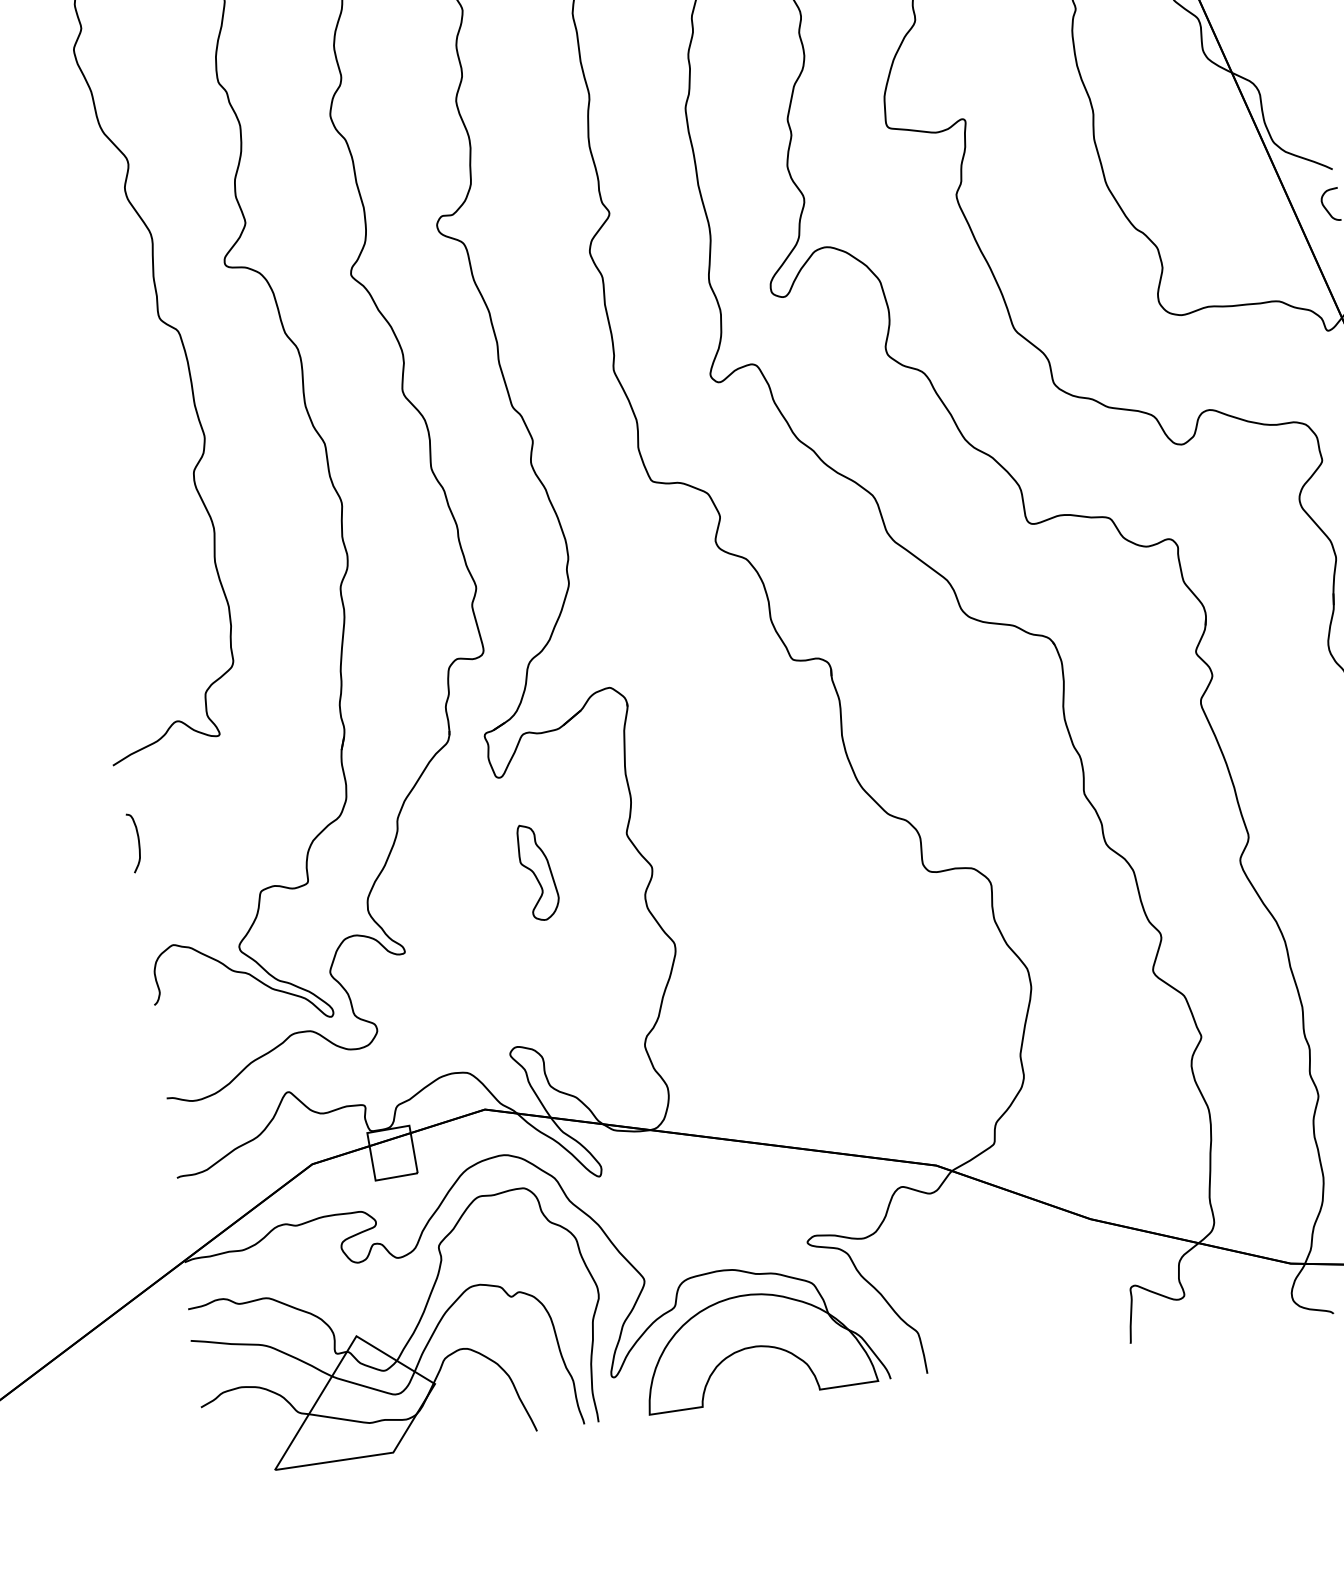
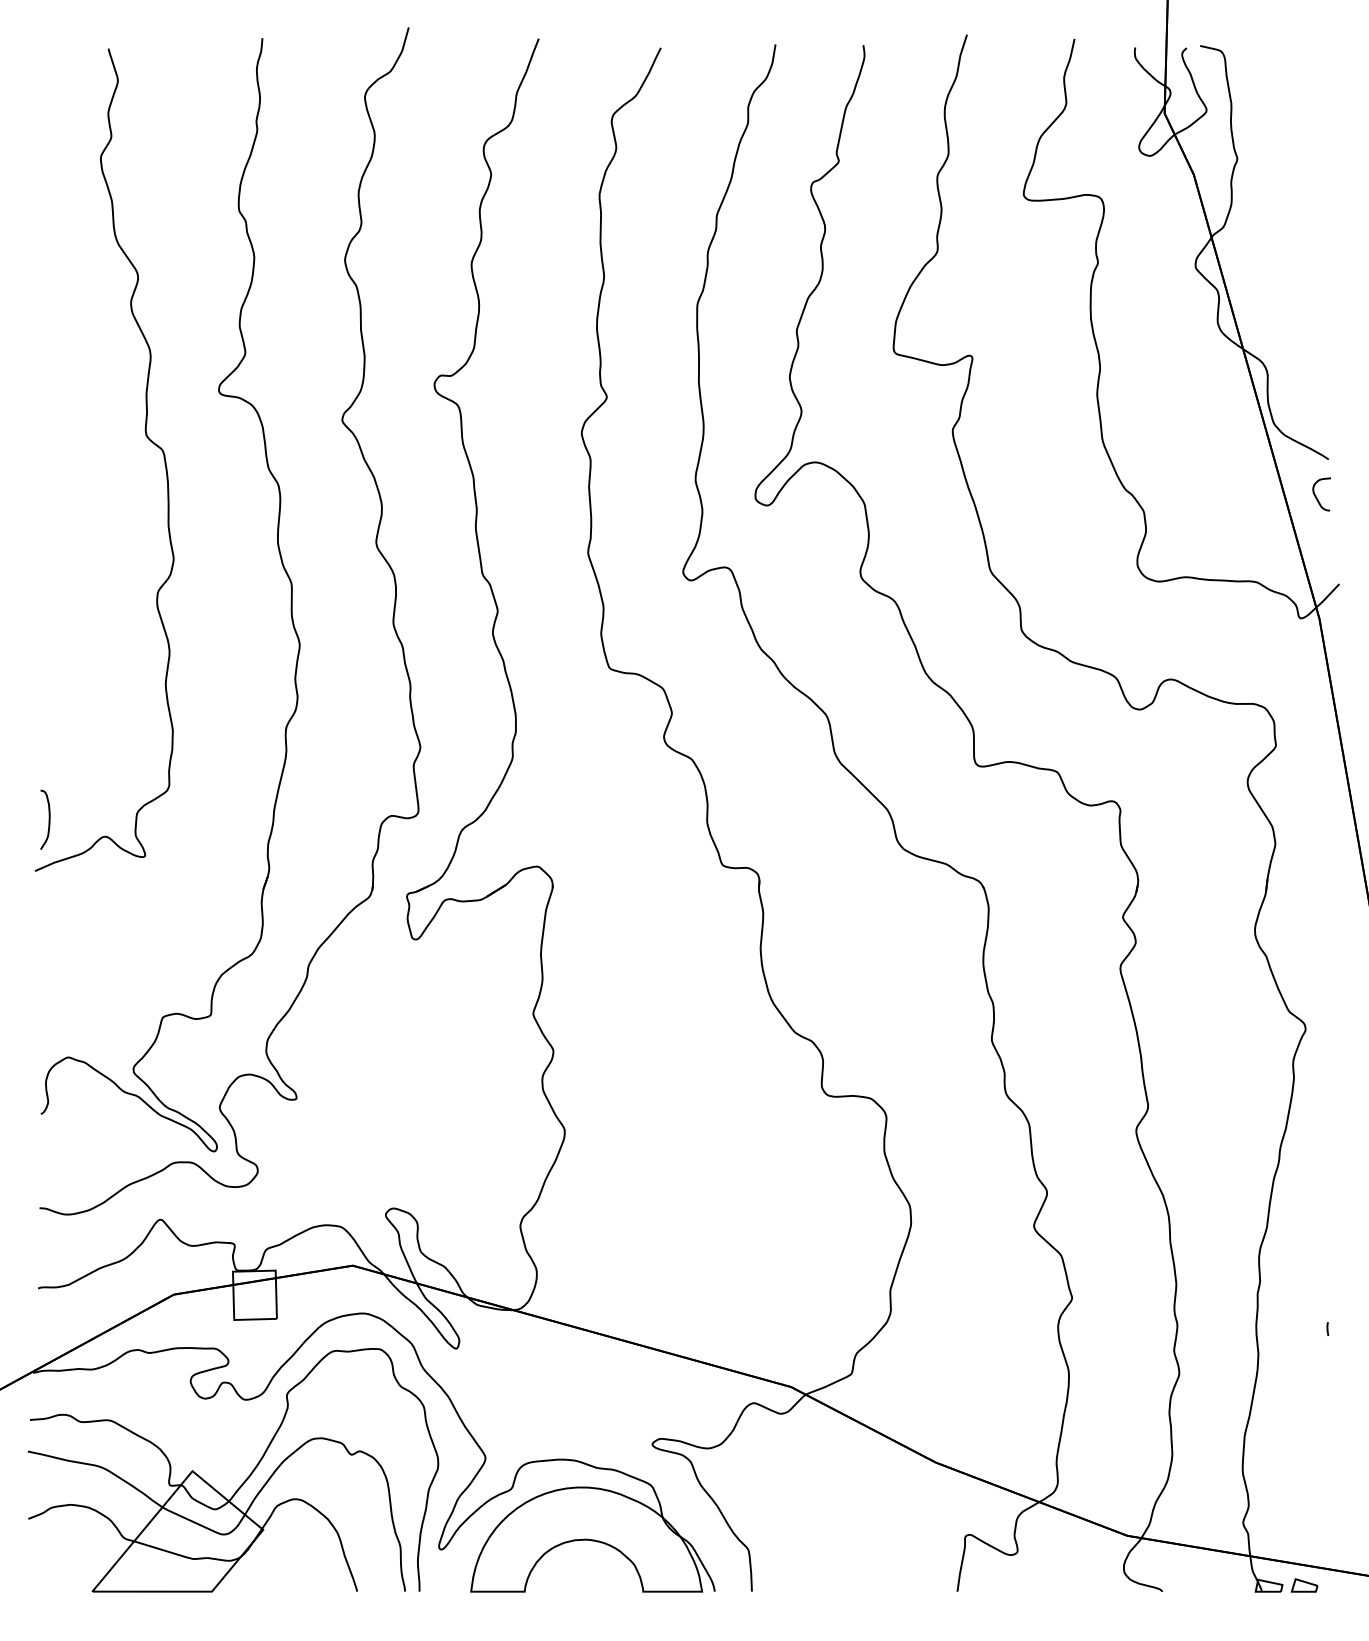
curve: (137, 842) -> (48, 819), moved
part: (538, 872) -> (440, 1038), removed

